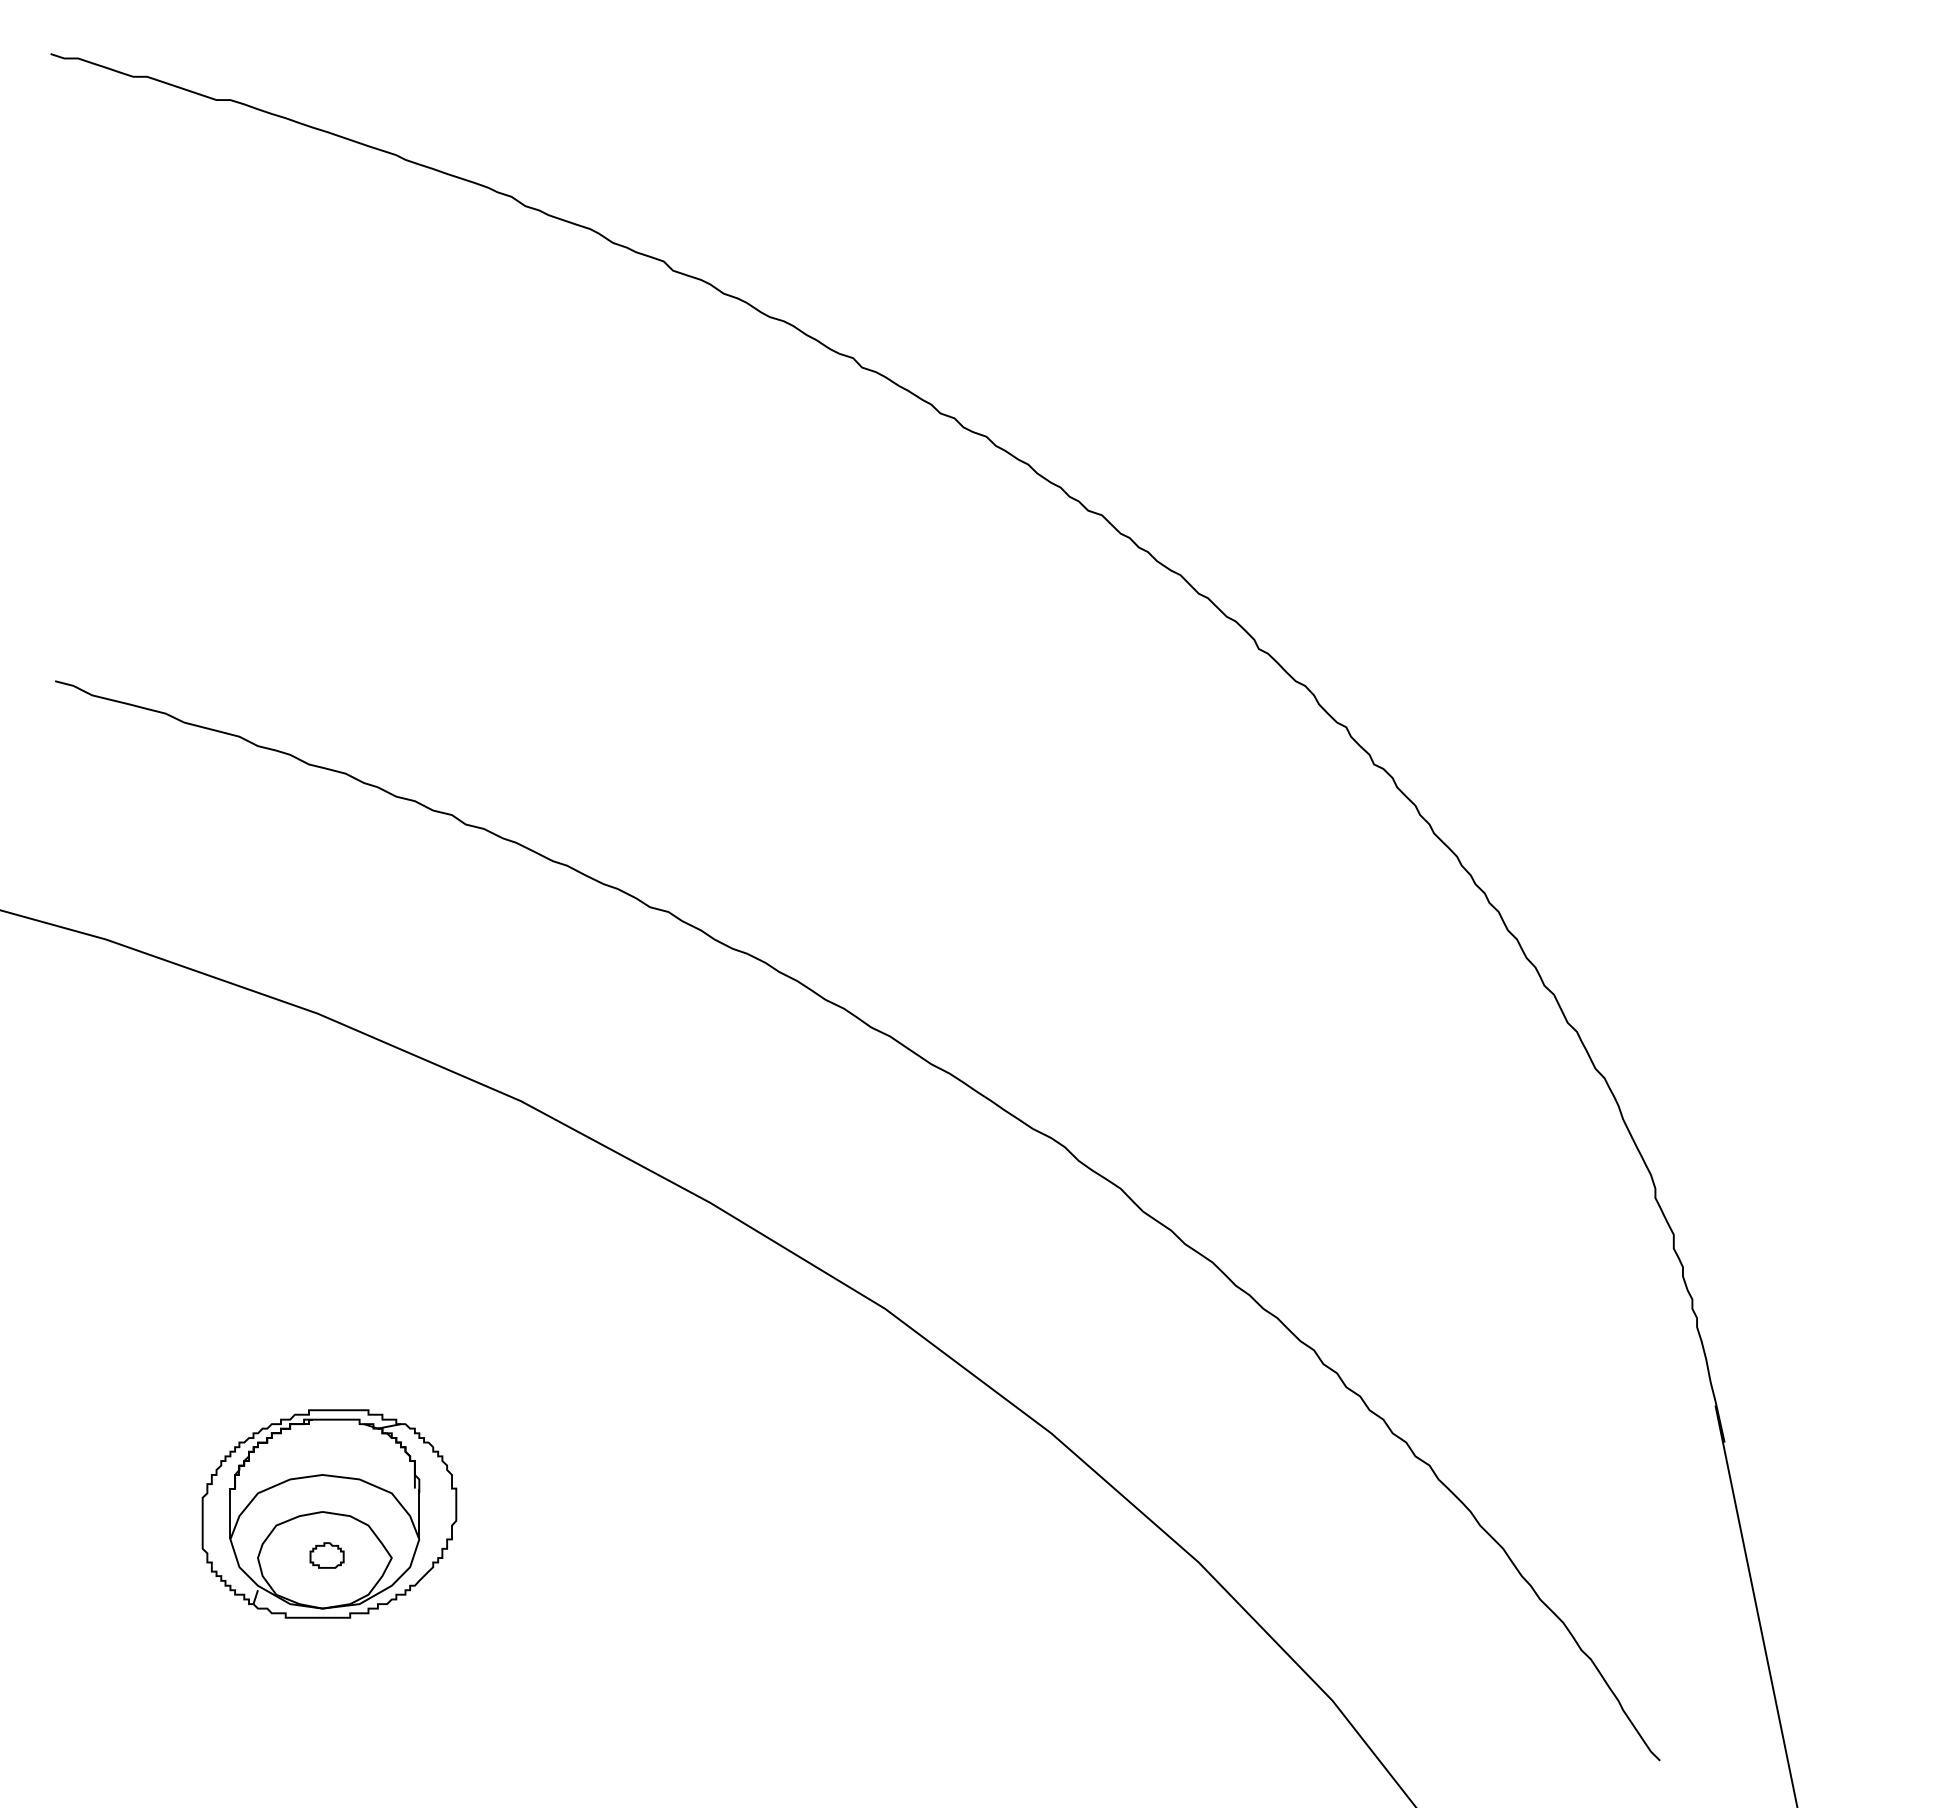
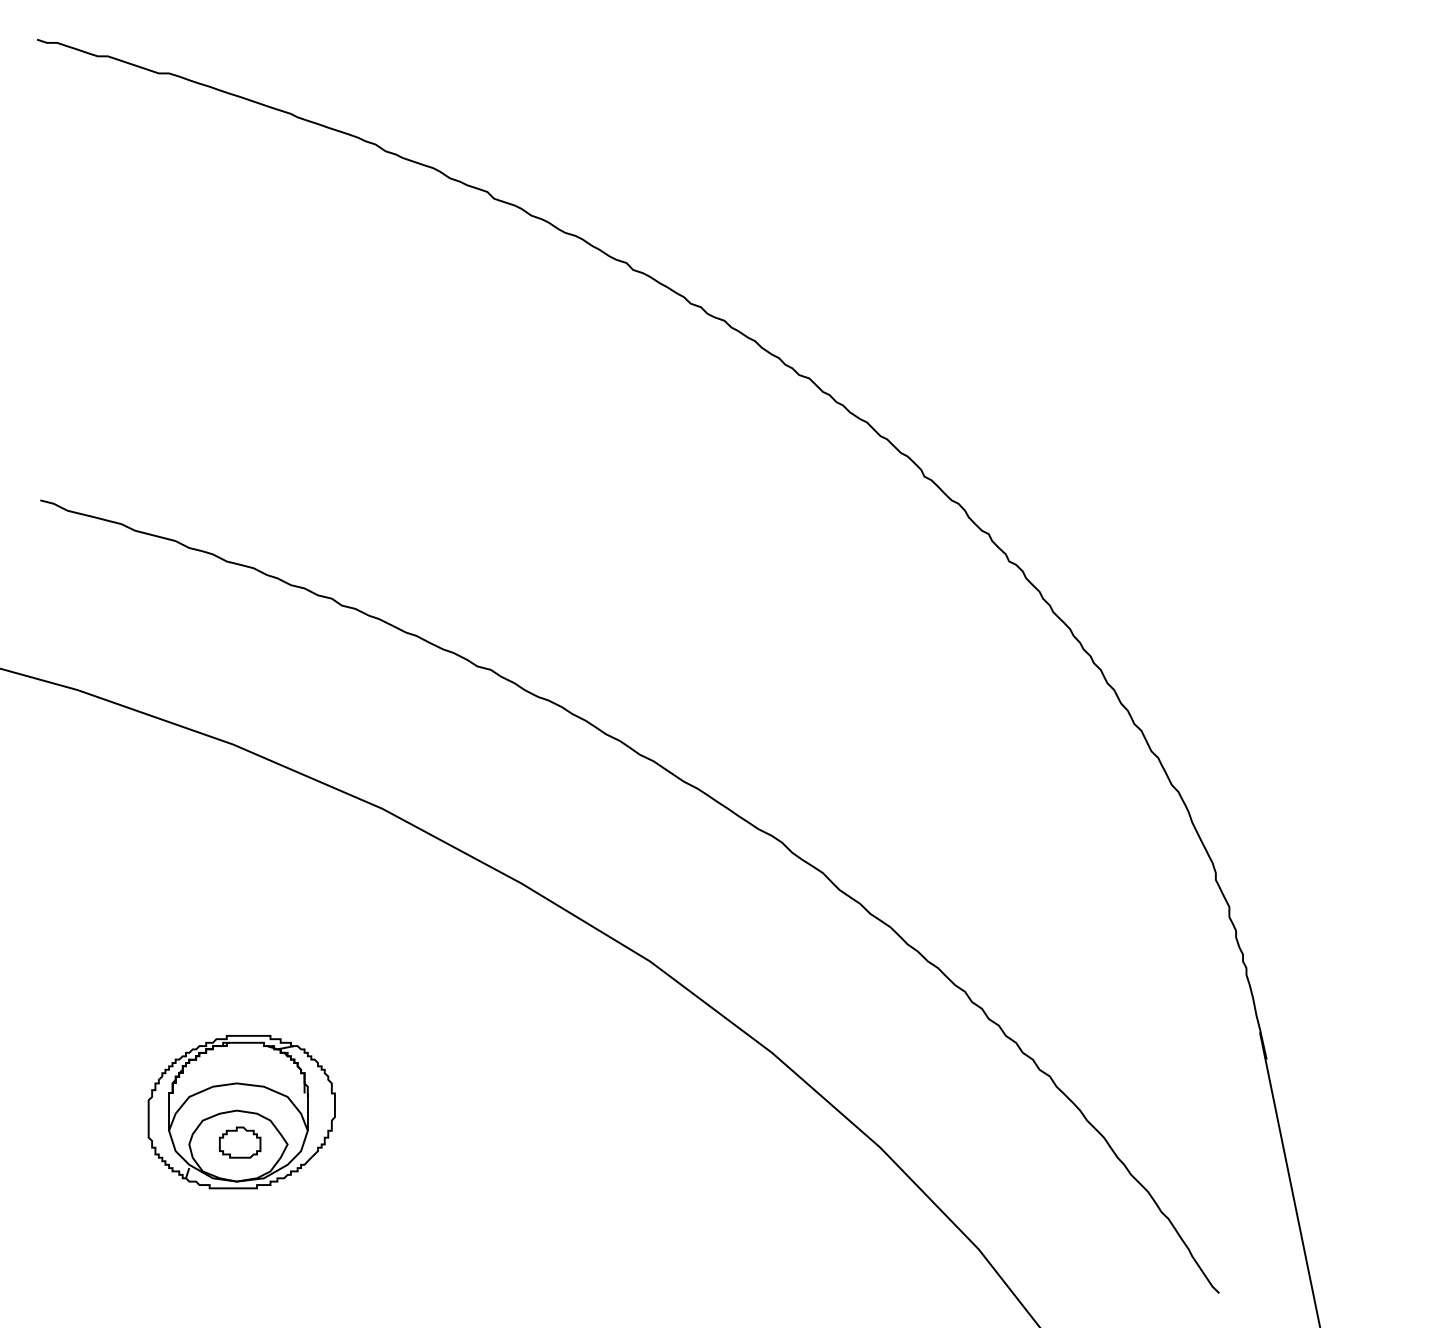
part: (326, 1555) -> (239, 1142), size x1.67

